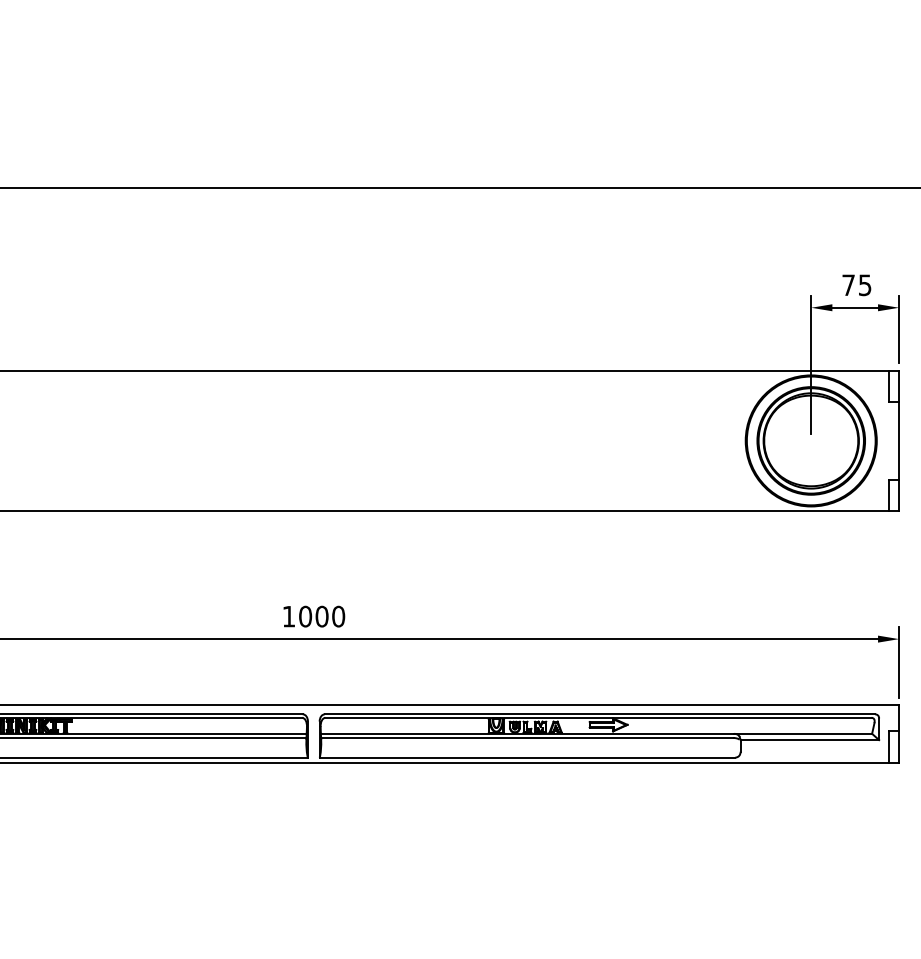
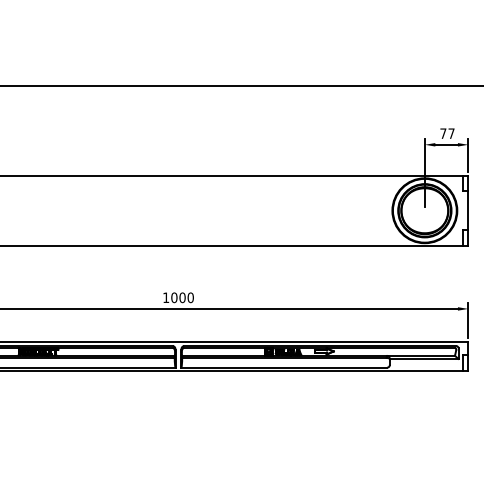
text: (865, 284) -> (451, 133), 75 -> 77

